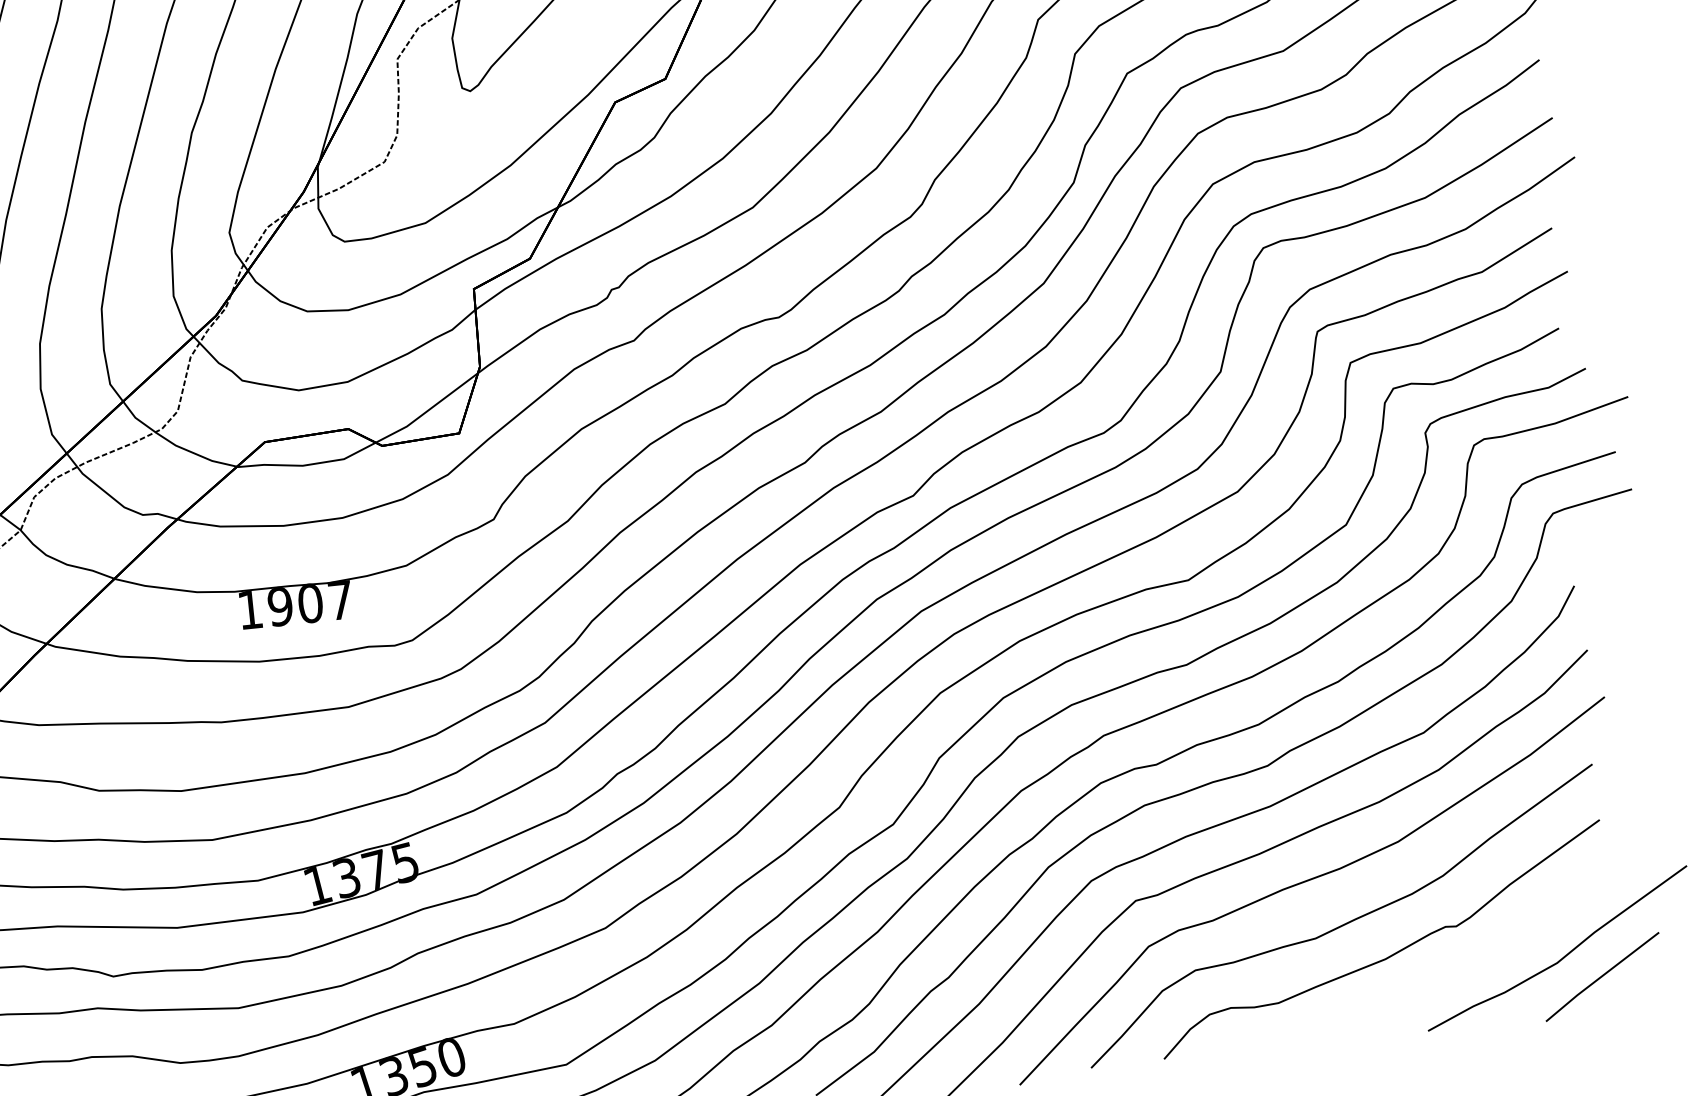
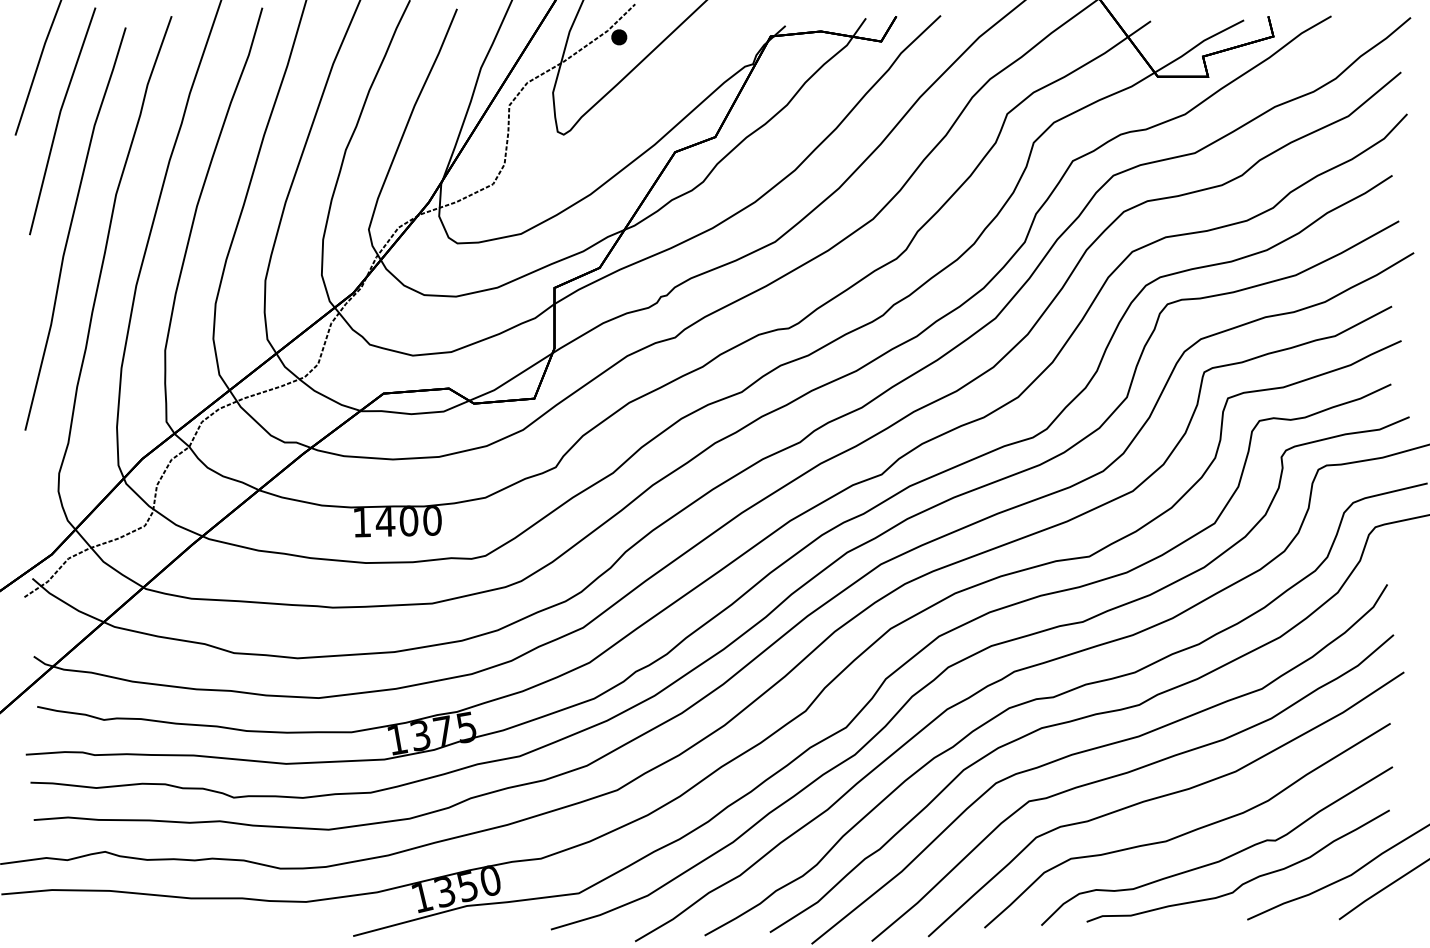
text: (309, 603) -> (408, 521), 1907 -> 1400
part: (1423, 981) -> (1246, 881), added

